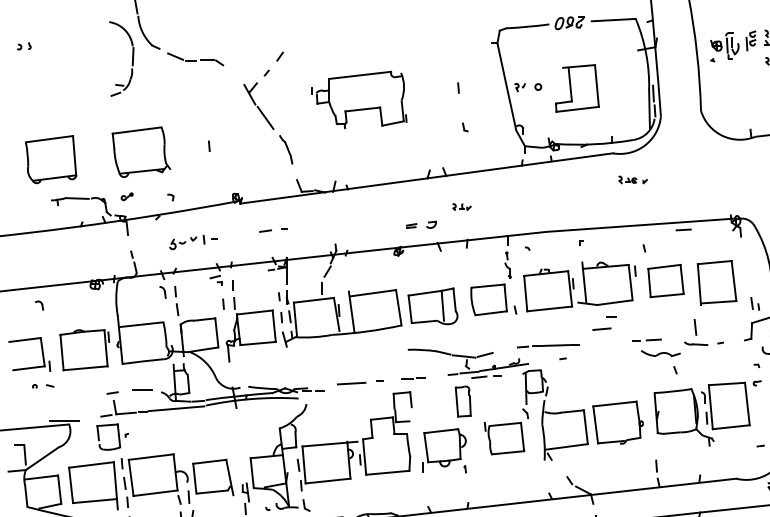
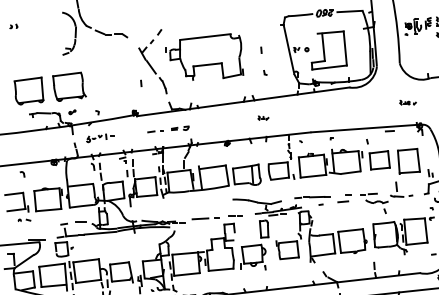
part: (576, 88) -> (328, 50), size x1.43
part: (358, 98) -> (204, 56), size x1.43
line: (209, 146) -> (141, 83), moved
part: (141, 151) -> (69, 86), moved
part: (632, 179) -> (407, 102), moved
part: (421, 223) -> (180, 127), moved
part: (193, 242) -> (100, 138), moved
part: (604, 323) -> (344, 198), moved

